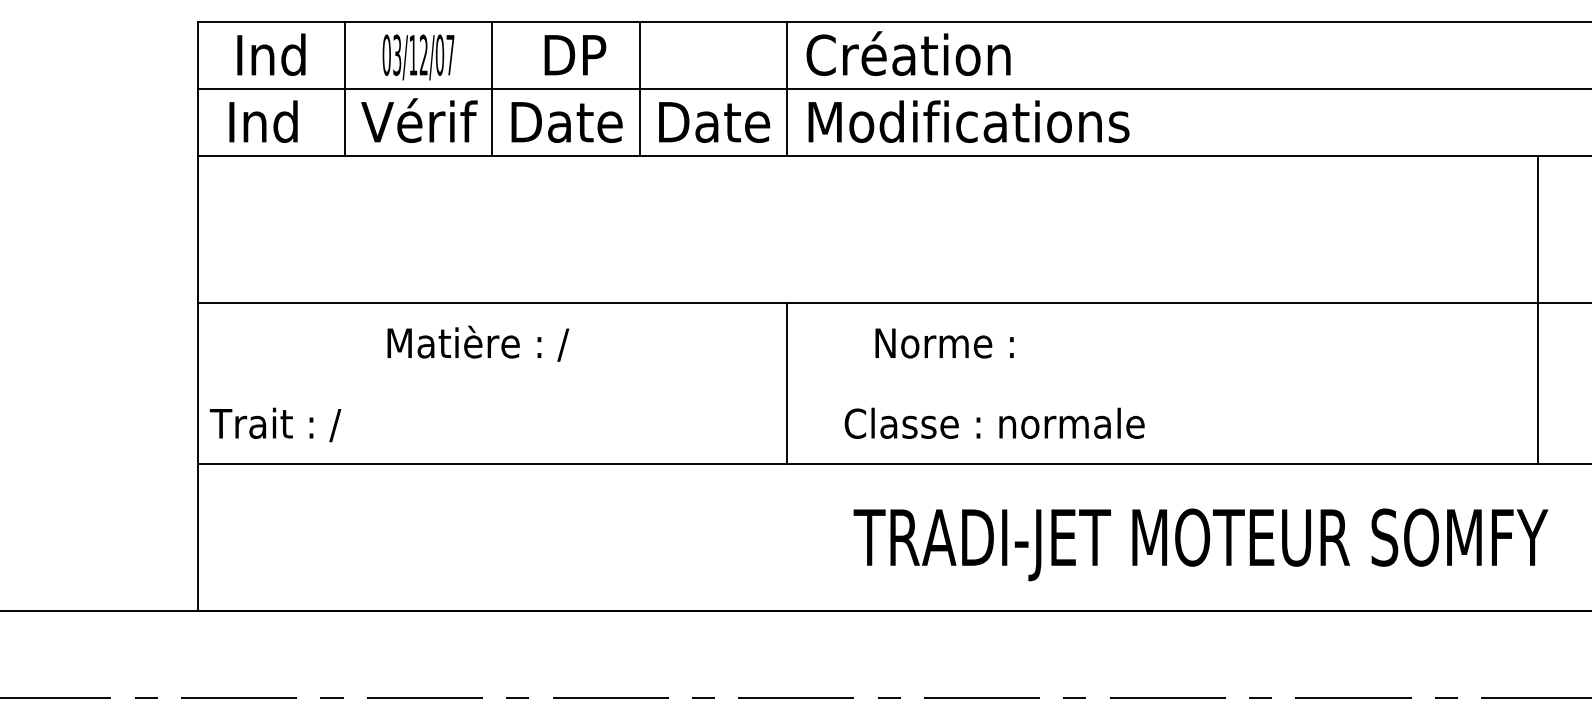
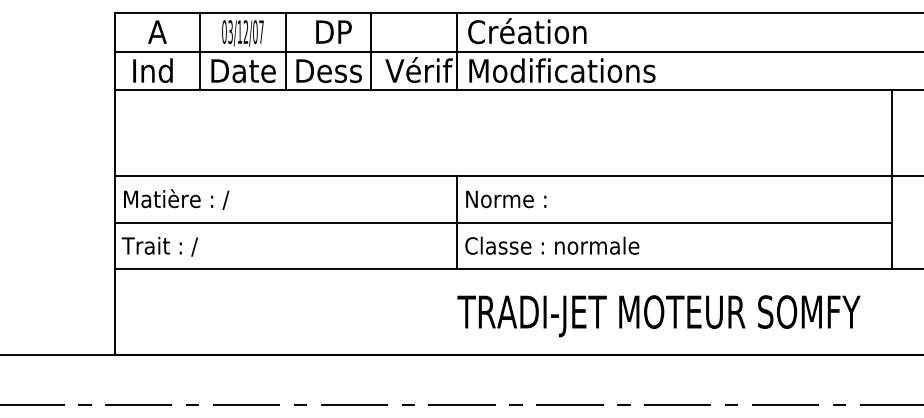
text: (271, 54) -> (157, 31), Ind -> A
text: (419, 121) -> (243, 70), Vérif -> Date
text: (719, 121) -> (417, 70), Date -> Vérif
text: (565, 123) -> (328, 71), Date -> Dess
text: (478, 343) -> (176, 199), moved
text: (945, 343) -> (506, 199), moved
line: (867, 383) -> (503, 222), added
text: (995, 422) -> (552, 245), moved
text: (1200, 545) -> (658, 316), moved

